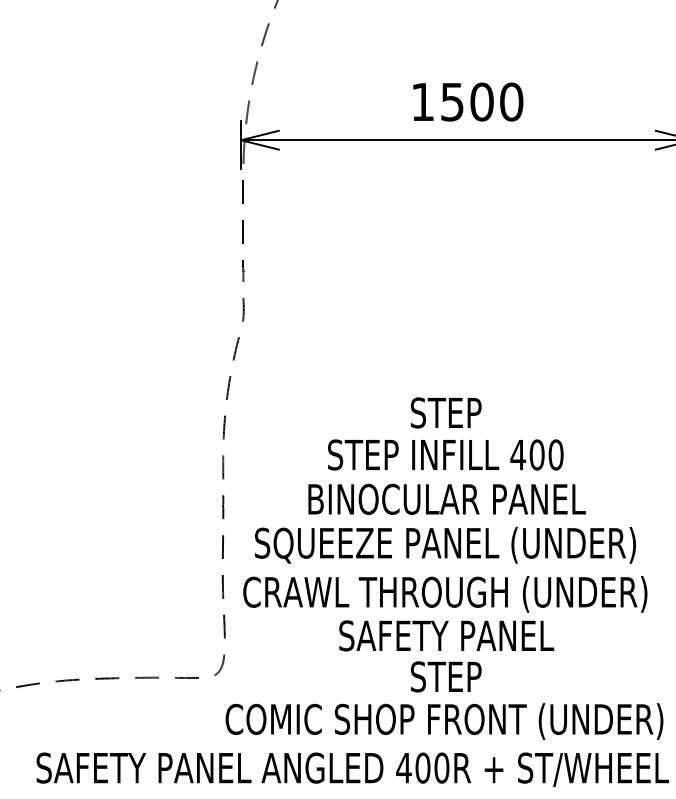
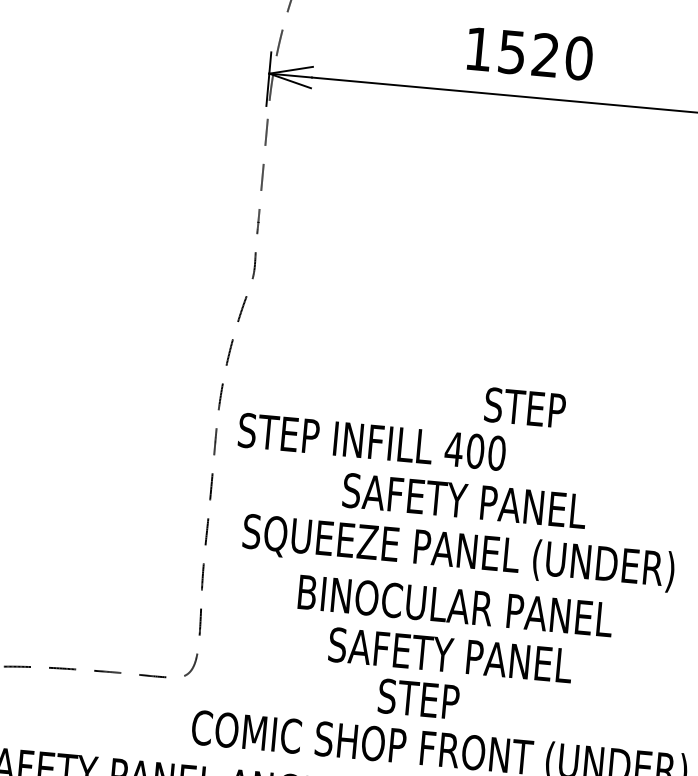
text: (481, 101) -> (545, 54), 1500 -> 1520
text: (445, 412) -> (524, 407), moved
text: (445, 454) -> (371, 441), moved
text: (446, 498) -> (464, 499), BINOCULAR PANEL -> SAFETY PANEL
text: (445, 594) -> (453, 608), CRAWL THROUGH (UNDER) -> BINOCULAR PANEL
text: (445, 676) -> (418, 698), moved

